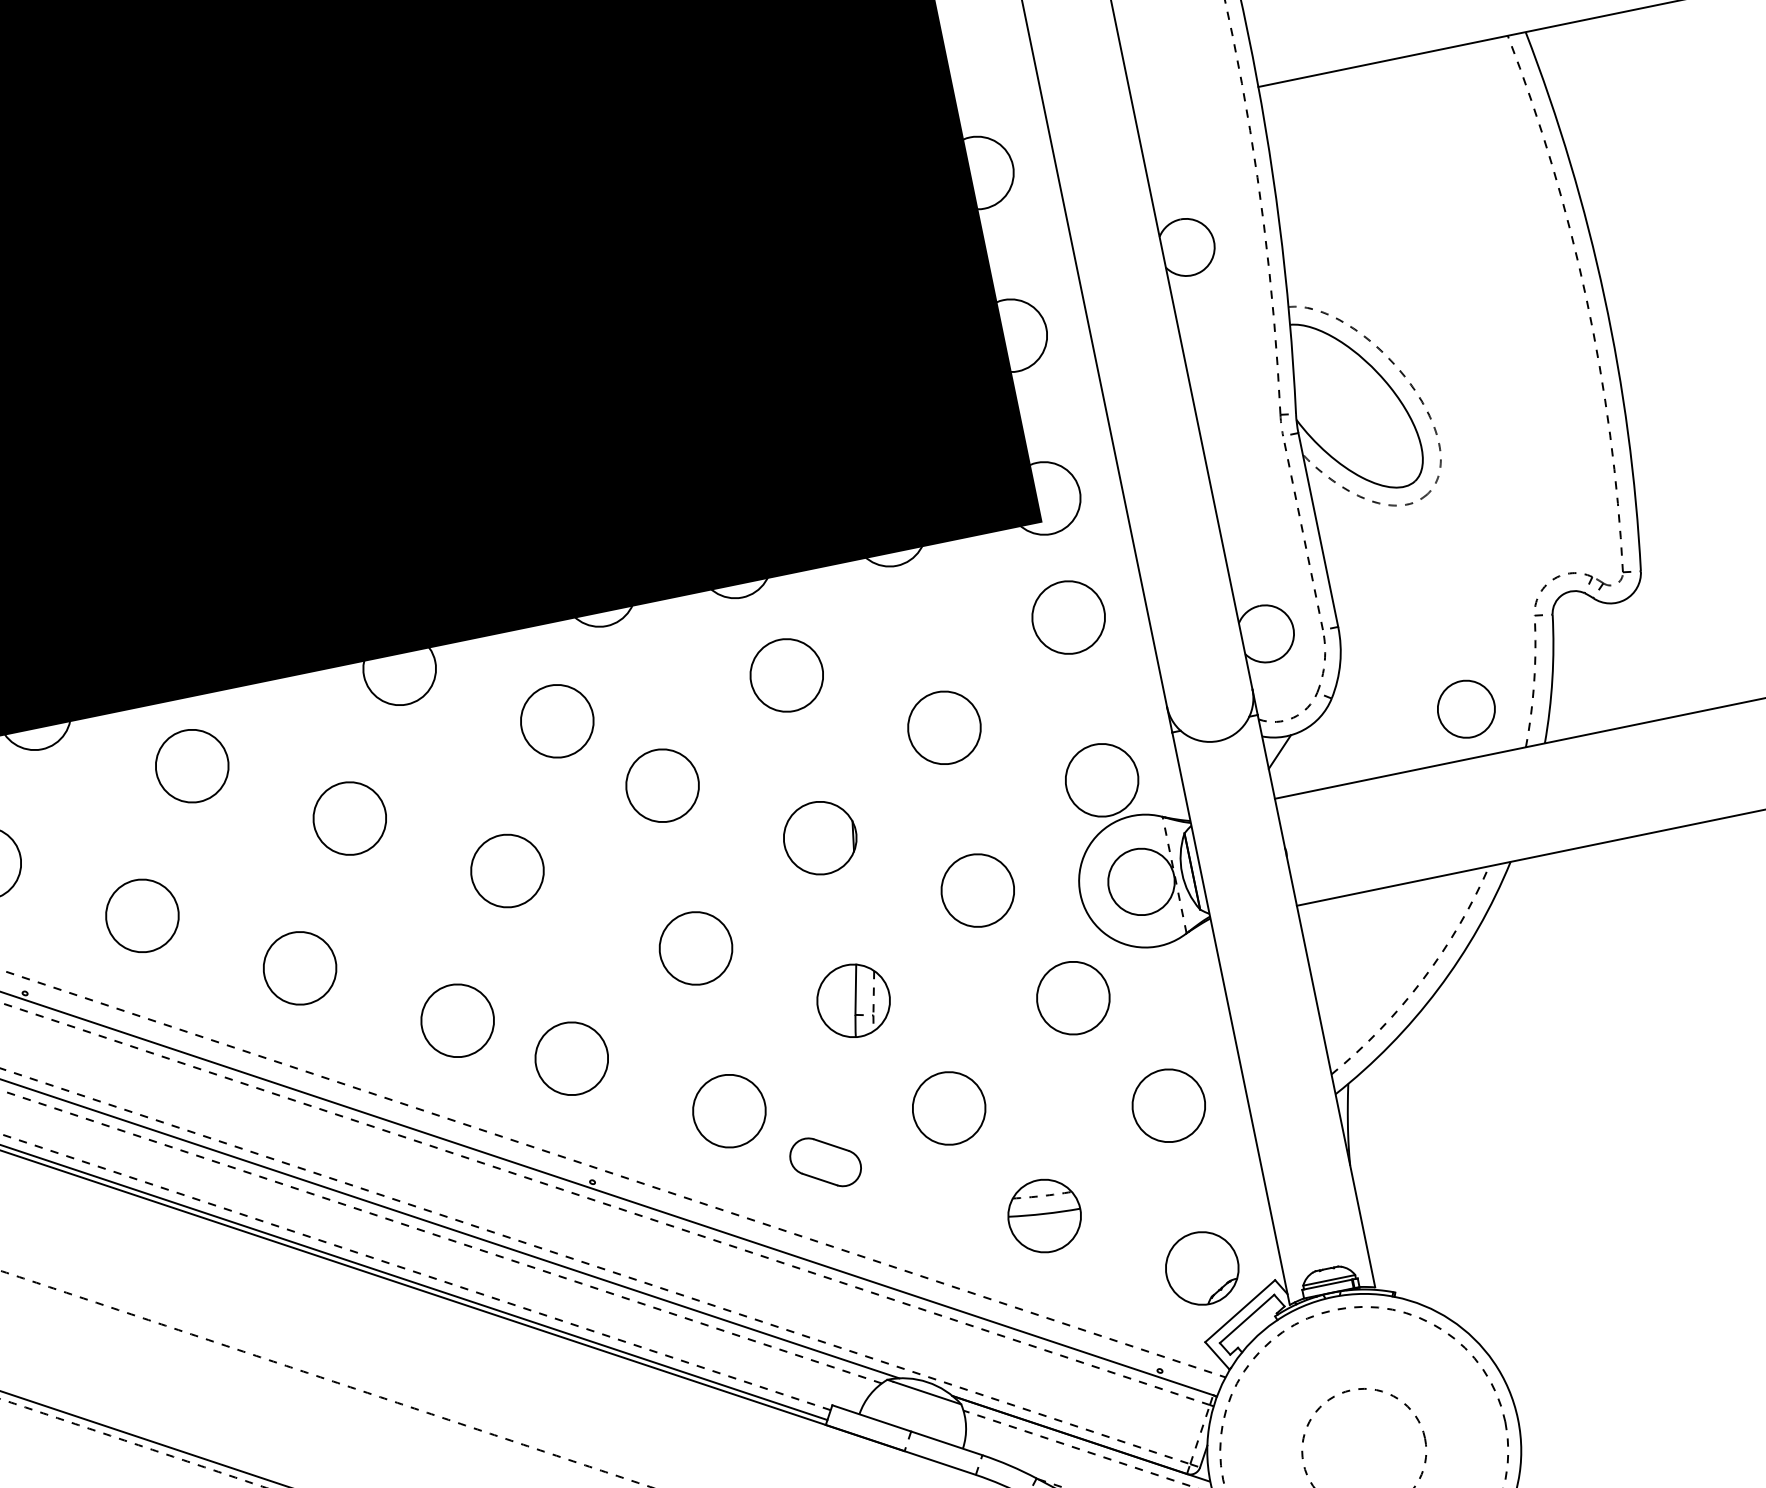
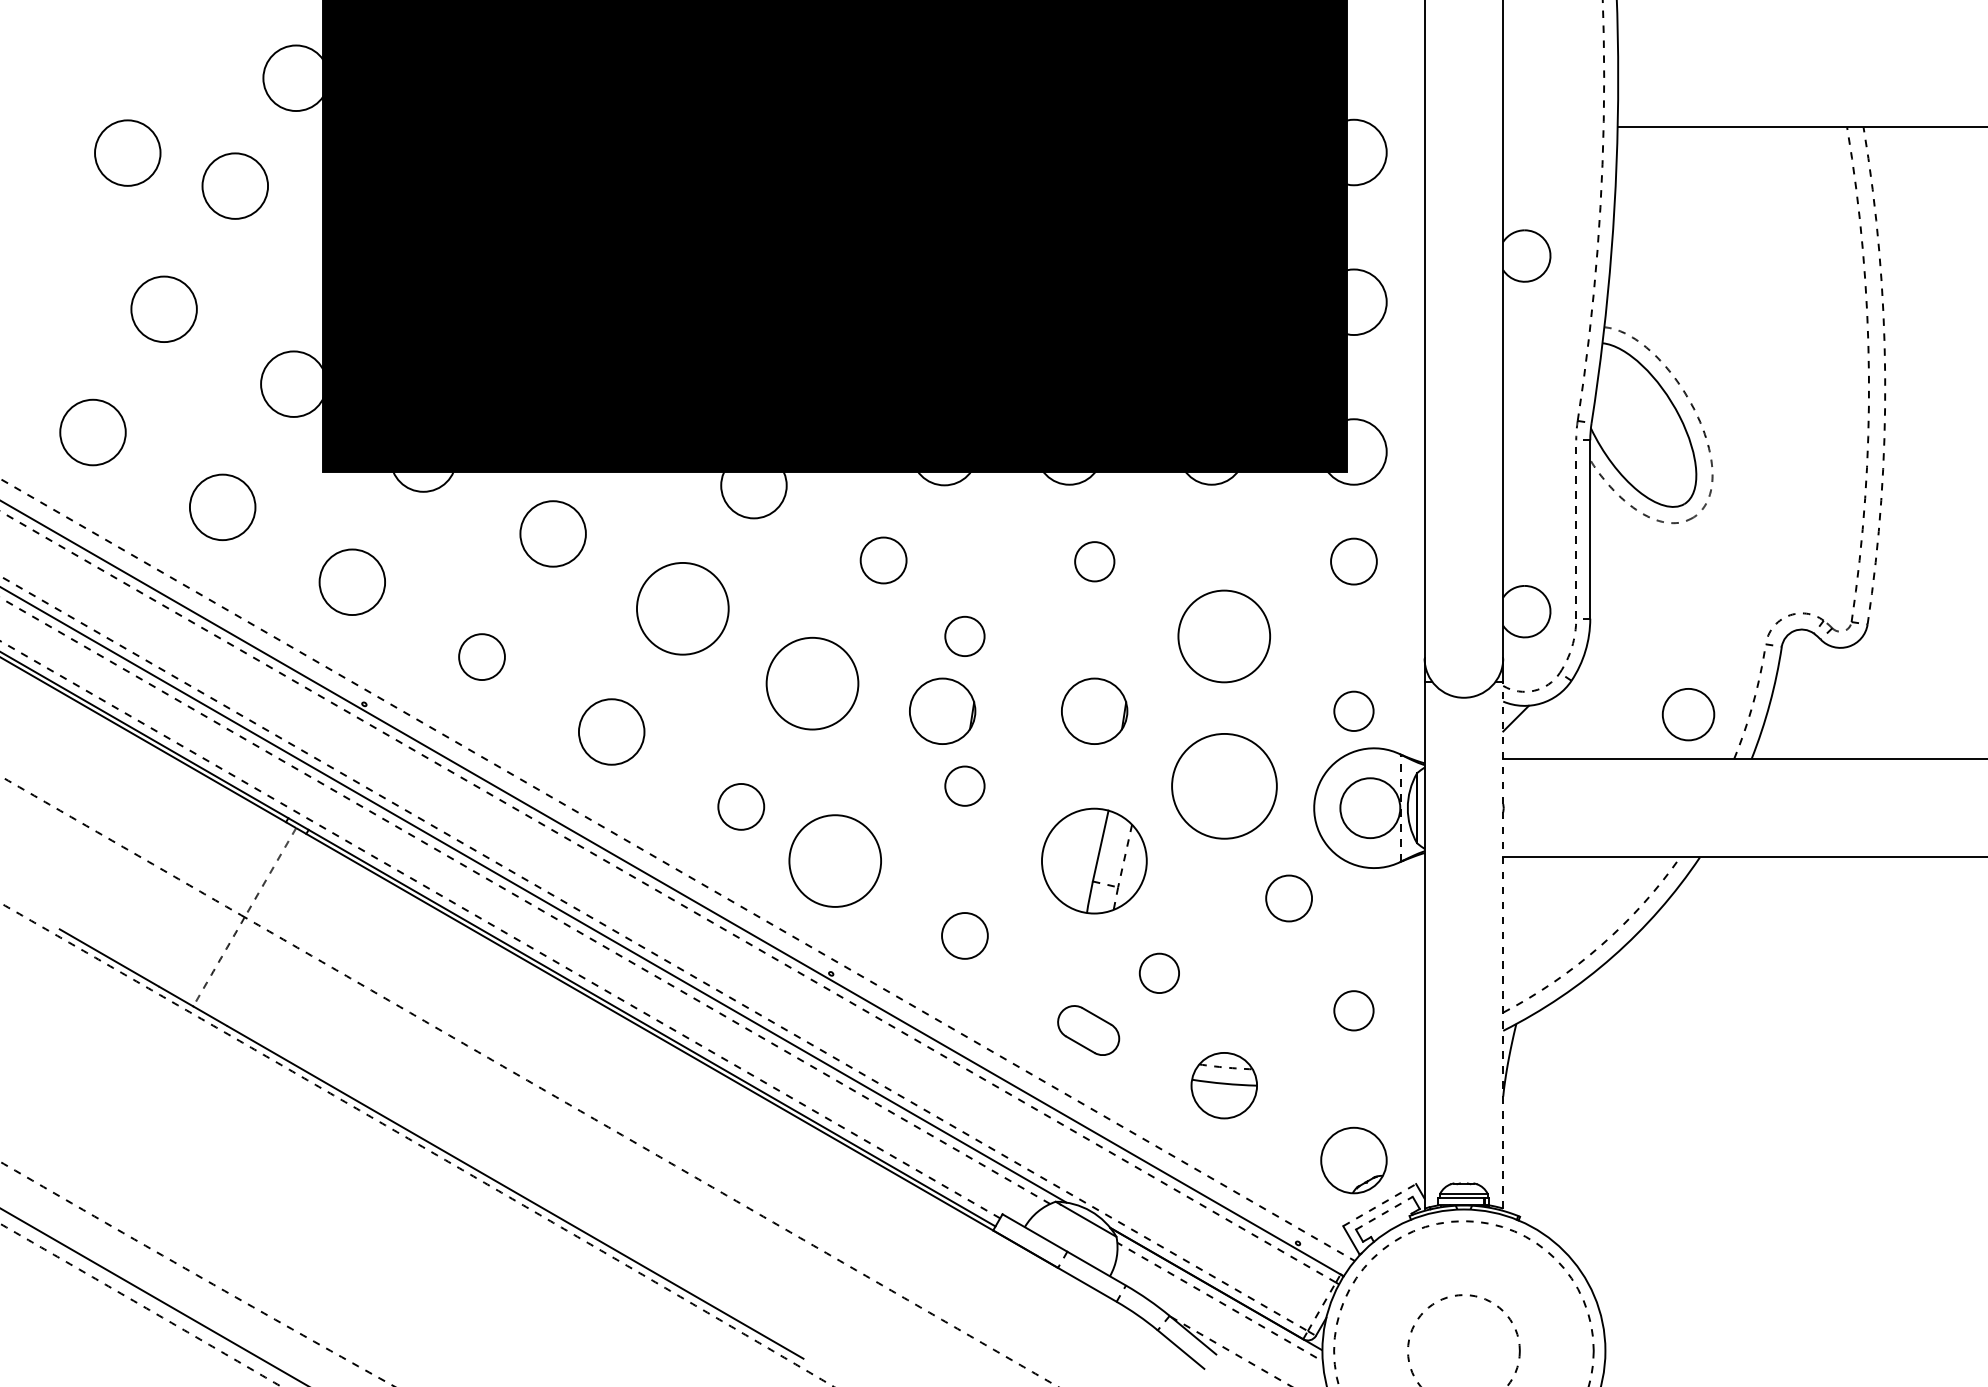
arc: (1604, 296) -> (1885, 375), solid -> dashed
circle: (1068, 617) -> (1353, 561), size x0.7
circle: (786, 675) -> (1094, 561), size x0.6
circle: (557, 721) -> (883, 560), size x0.7
circle: (944, 727) -> (1224, 636), size x1.4
circle: (1101, 780) -> (1353, 711), size x0.6
circle: (662, 785) -> (964, 636), size x0.6
circle: (349, 818) -> (682, 608), size x1.4
circle: (507, 870) -> (812, 683), size x1.4
part: (654, 871) -> (942, 710), added
circle: (976, 890) -> (1223, 785), size x1.6
circle: (141, 915) -> (481, 656), size x0.7
circle: (695, 947) -> (964, 785), size x0.6
circle: (1072, 998) -> (1288, 898), size x0.7
part: (853, 1000) -> (1094, 860), size x1.6
line: (1316, 1000) -> (1503, 944), solid -> dashed
circle: (456, 1020) -> (740, 806), size x0.7
circle: (571, 1058) -> (835, 860), size x1.4
circle: (1168, 1105) -> (1353, 1010), size x0.6
circle: (949, 1108) -> (1159, 973), size x0.6
circle: (728, 1110) -> (964, 935), size x0.7
part: (825, 1162) -> (1088, 1030), moved
line: (1240, 1310) -> (1380, 1204), solid -> dashed
line: (1247, 1319) -> (1384, 1213), solid -> dashed

